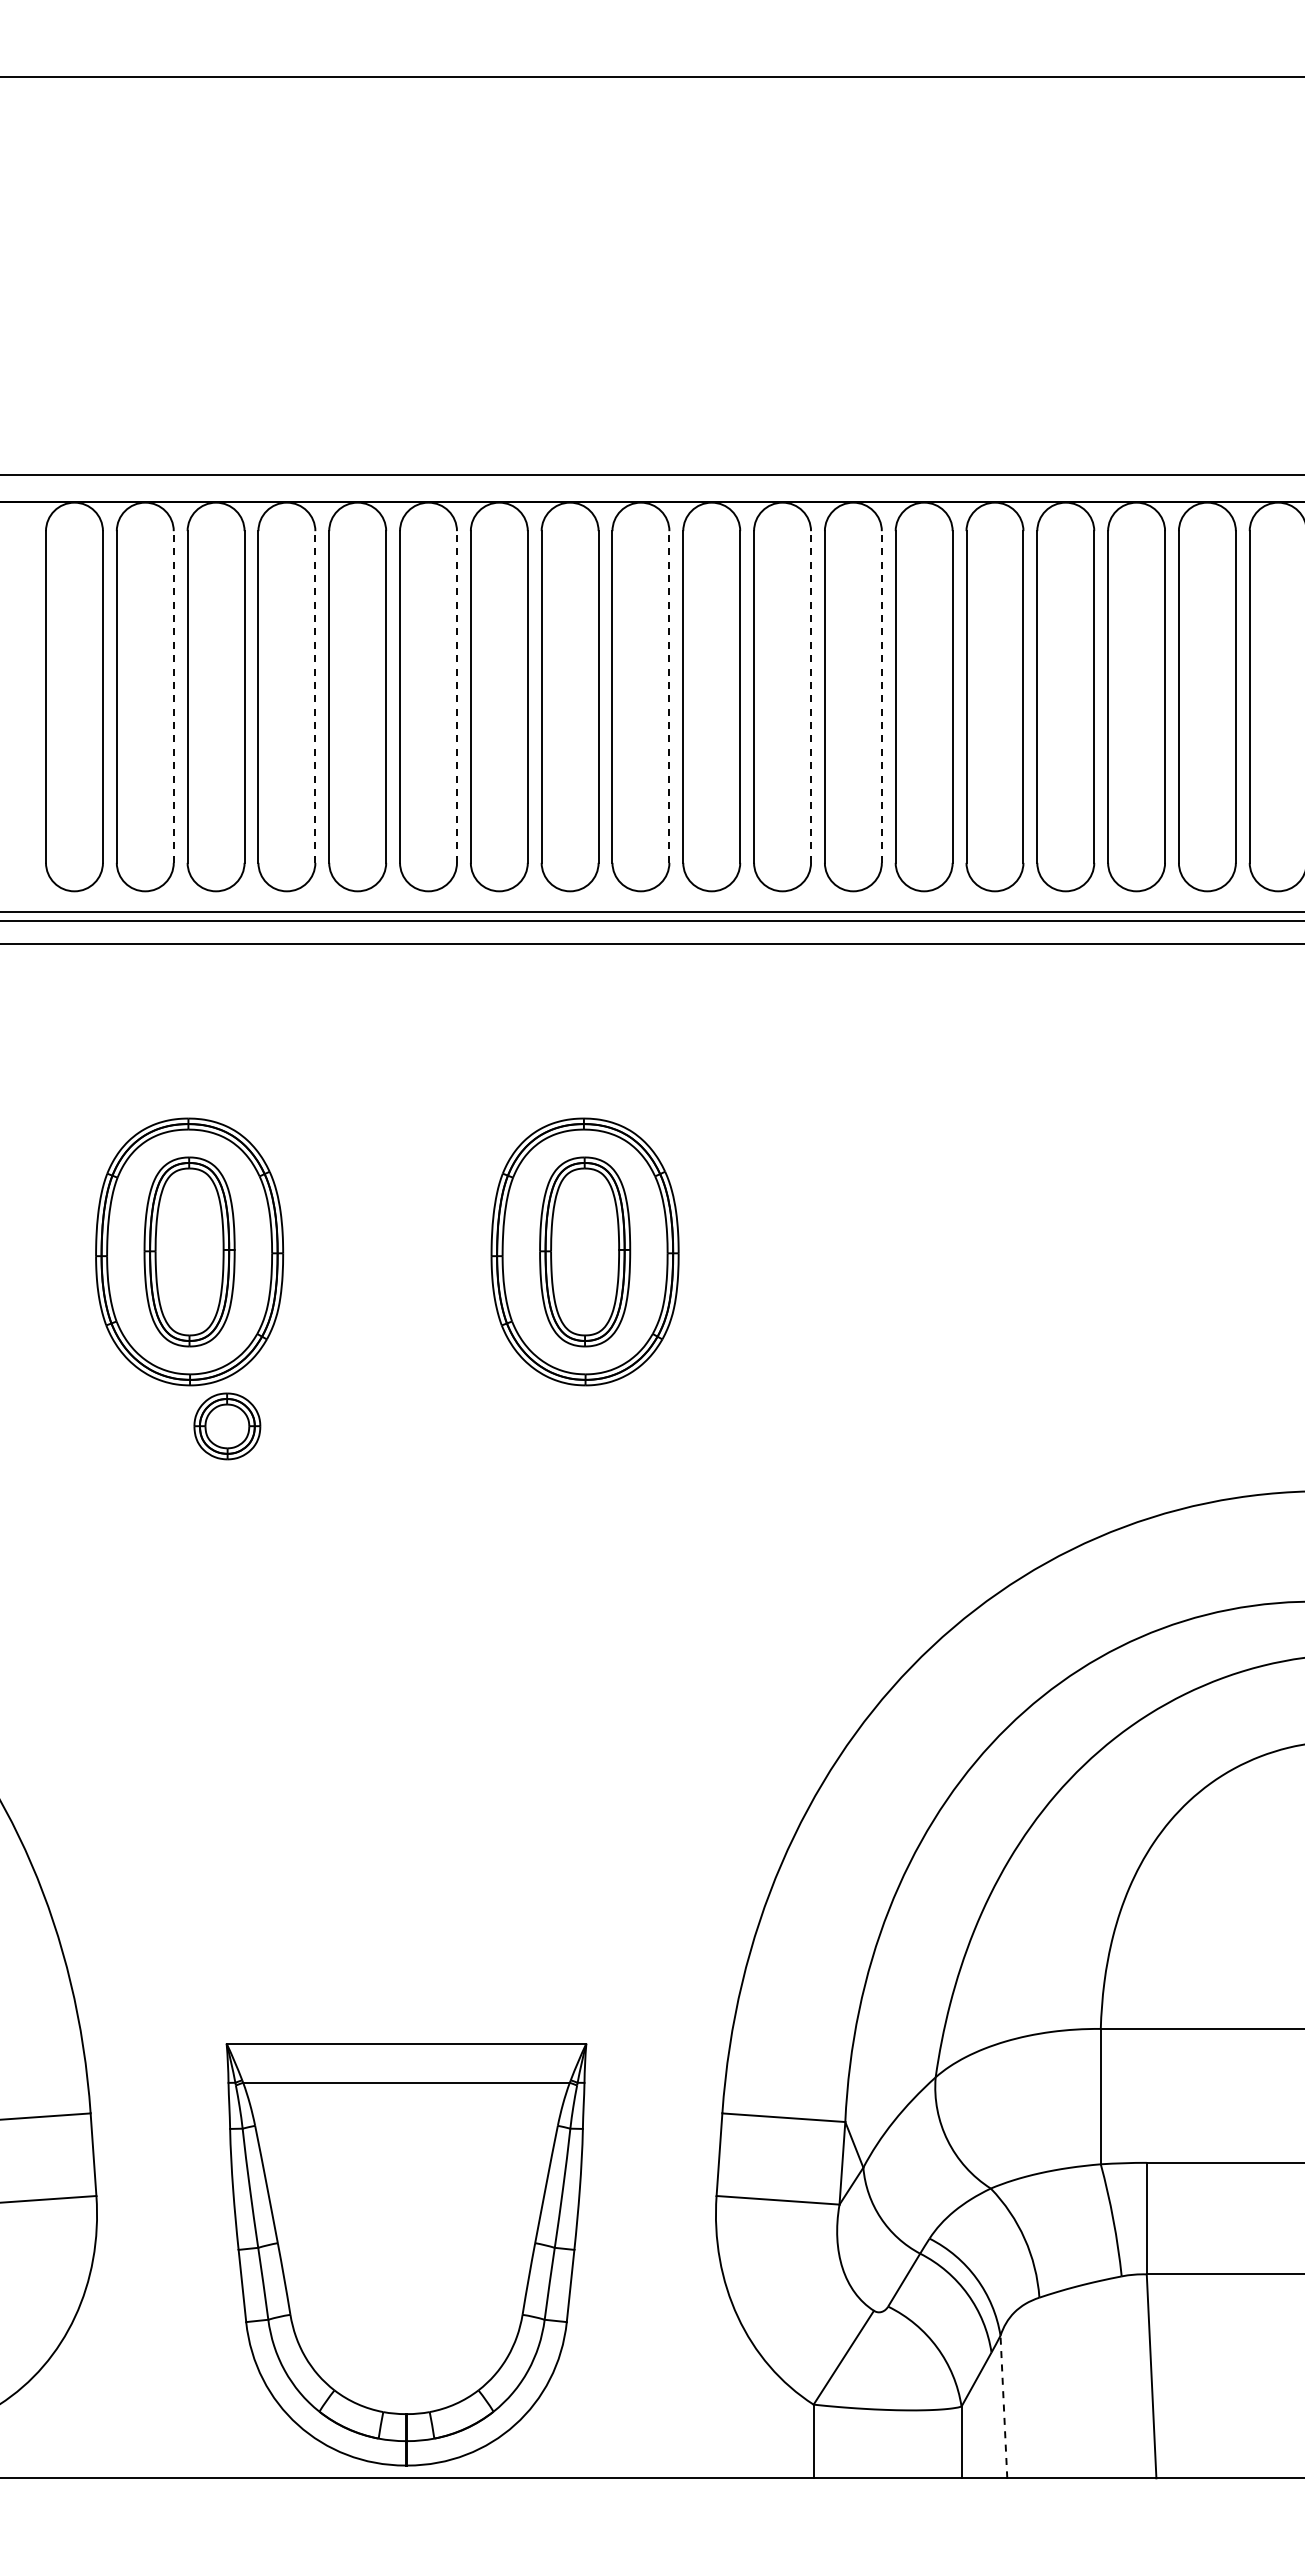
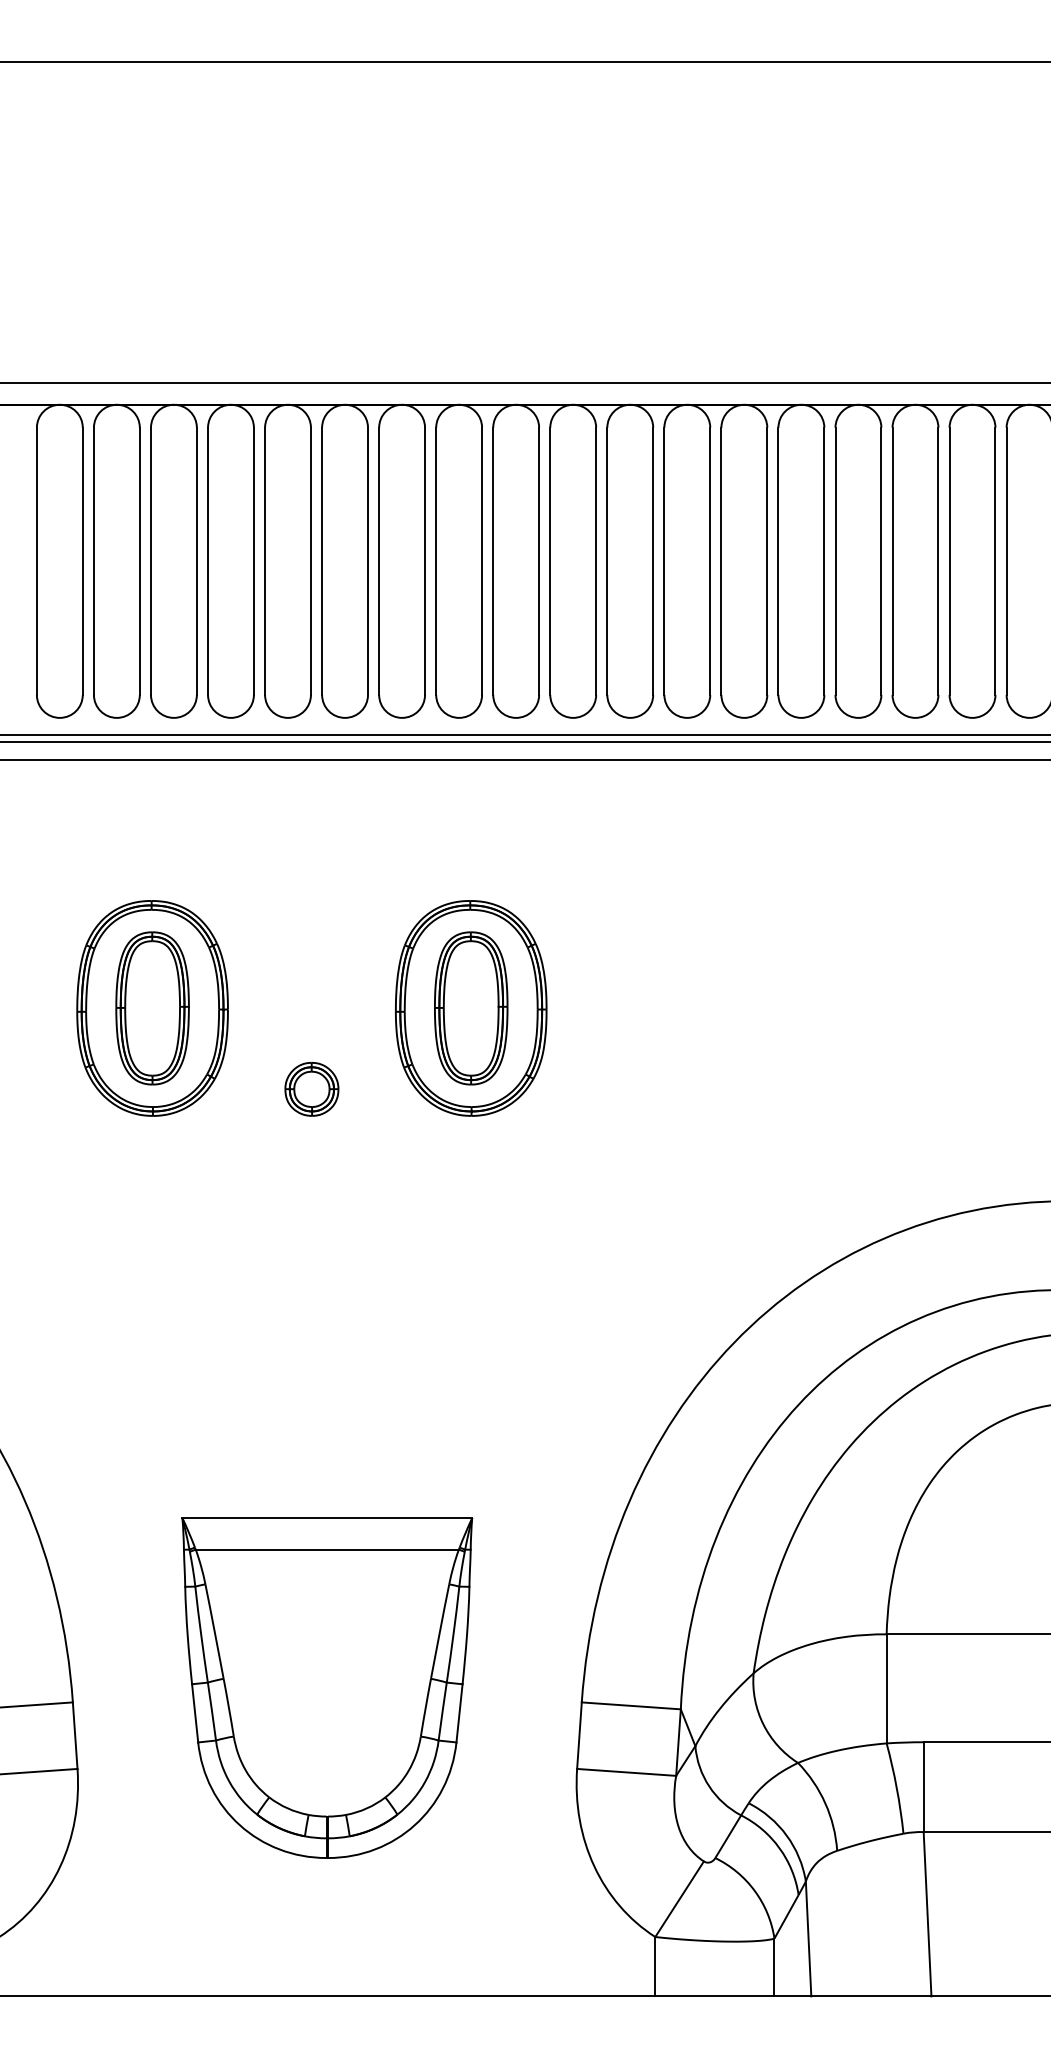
line: (173, 697) -> (139, 561), dashed -> solid
line: (315, 697) -> (254, 561), dashed -> solid
line: (457, 697) -> (368, 561), dashed -> solid
line: (669, 697) -> (539, 561), dashed -> solid
line: (811, 697) -> (653, 561), dashed -> solid
line: (881, 697) -> (709, 561), dashed -> solid
part: (227, 1426) -> (312, 1089), moved
part: (406, 2254) -> (327, 1687), moved
line: (1003, 2406) -> (808, 1938), dashed -> solid

